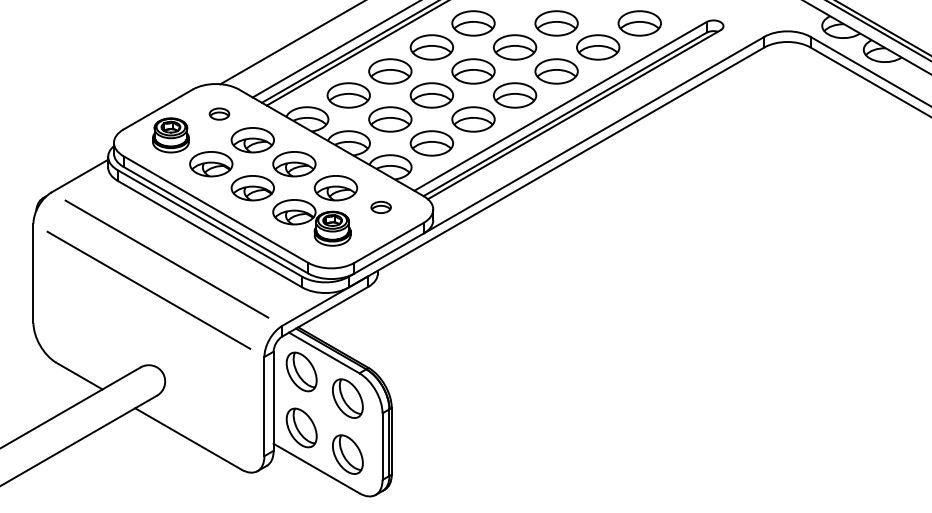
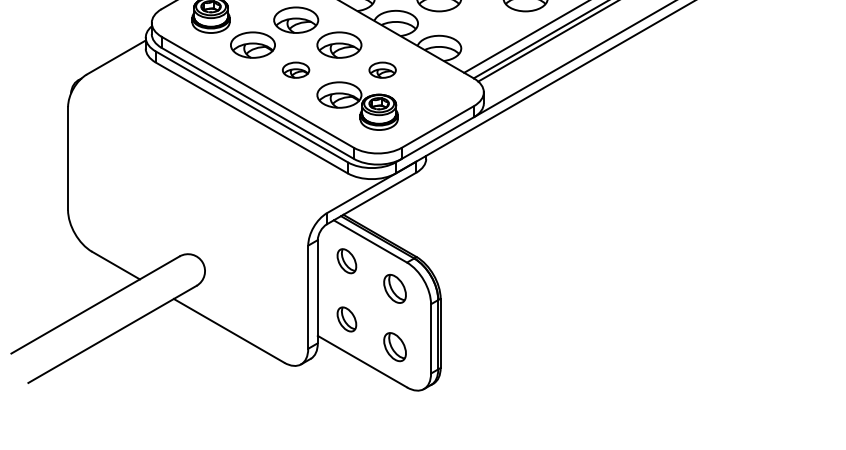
part: (431, 143) -> (481, 23), removed
part: (252, 188) -> (295, 70), size x0.6
part: (335, 188) -> (382, 70), size x0.6
part: (380, 206) -> (428, 89), removed
line: (166, 258) -> (206, 143), removed
line: (148, 289) -> (187, 175), removed
part: (301, 371) -> (346, 260), size x0.6
part: (347, 398) -> (394, 288), size x0.7
part: (301, 427) -> (346, 318), size x0.6
part: (347, 454) -> (394, 347), size x0.7

